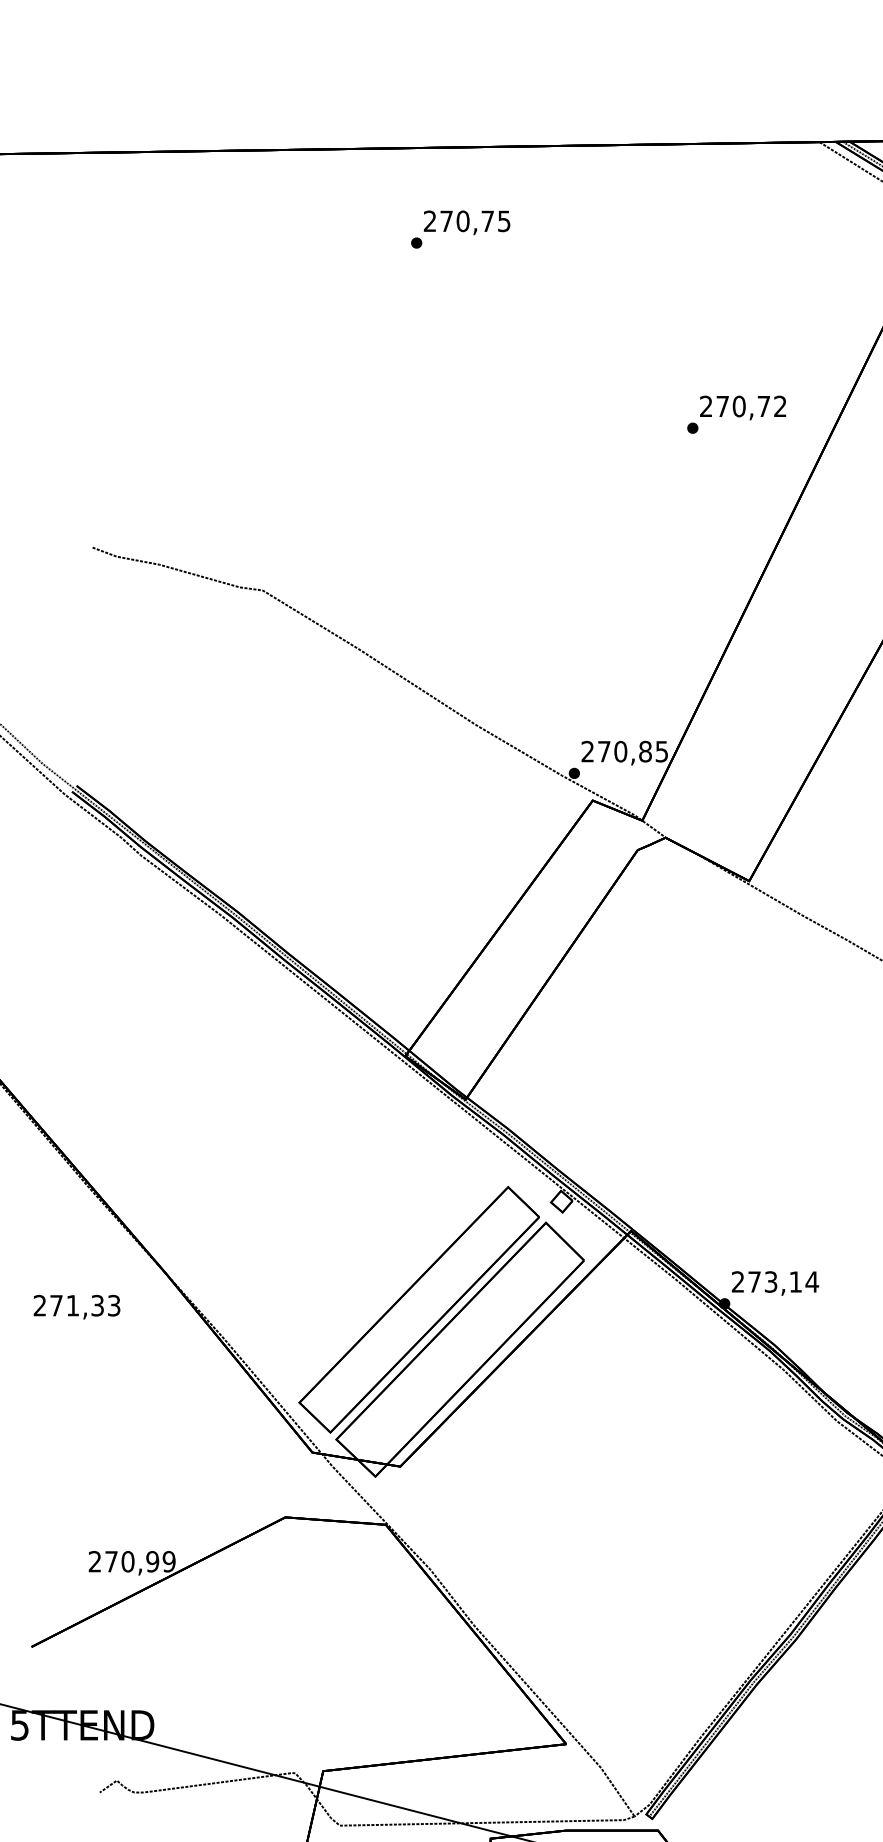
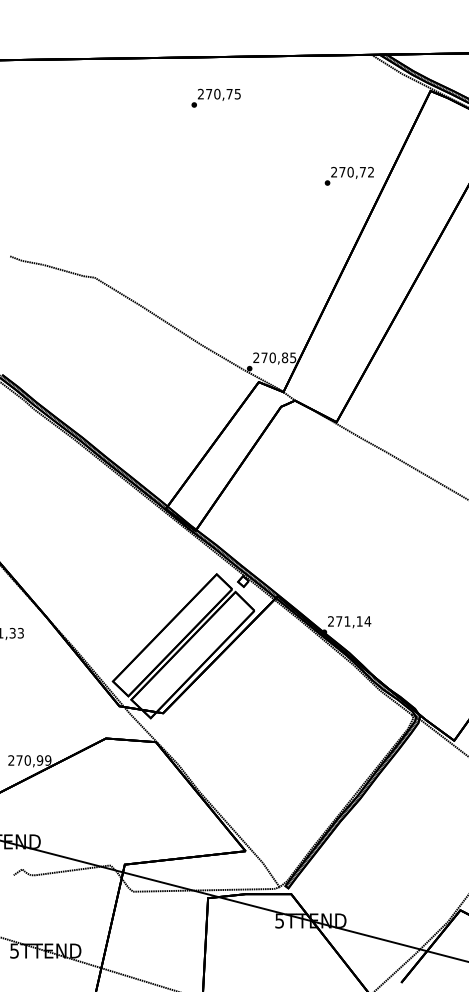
text: (459, 227) -> (215, 97), moved
text: (734, 413) -> (348, 175), moved
text: (771, 1282) -> (347, 621), 273,14 -> 271,14

